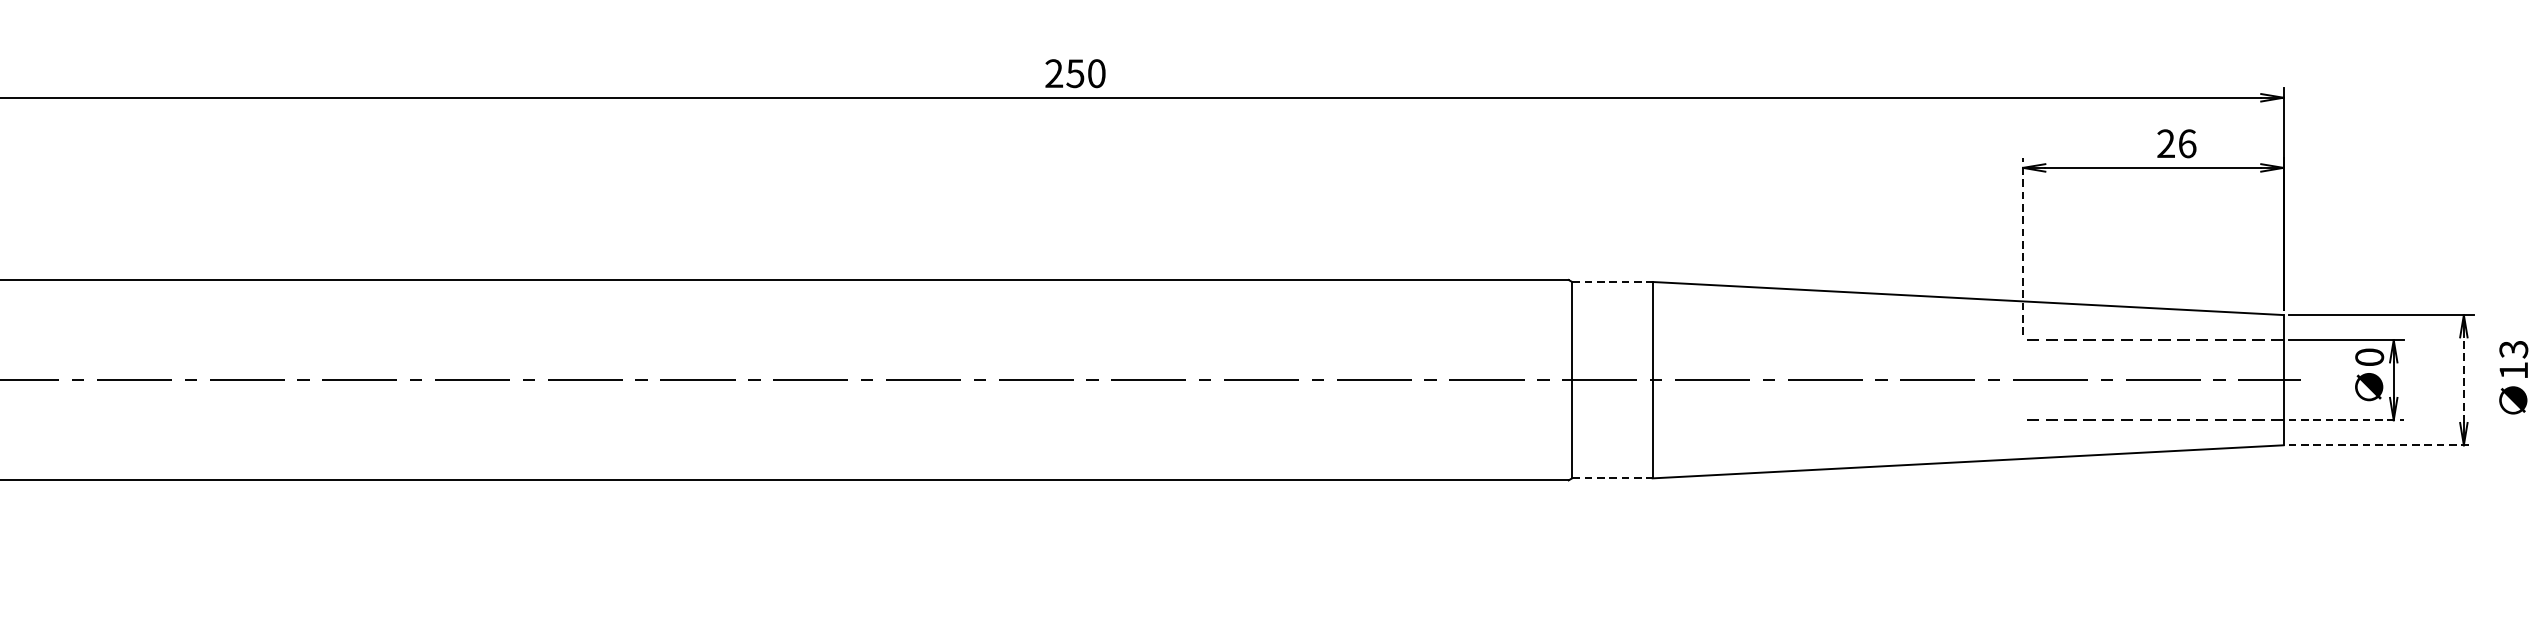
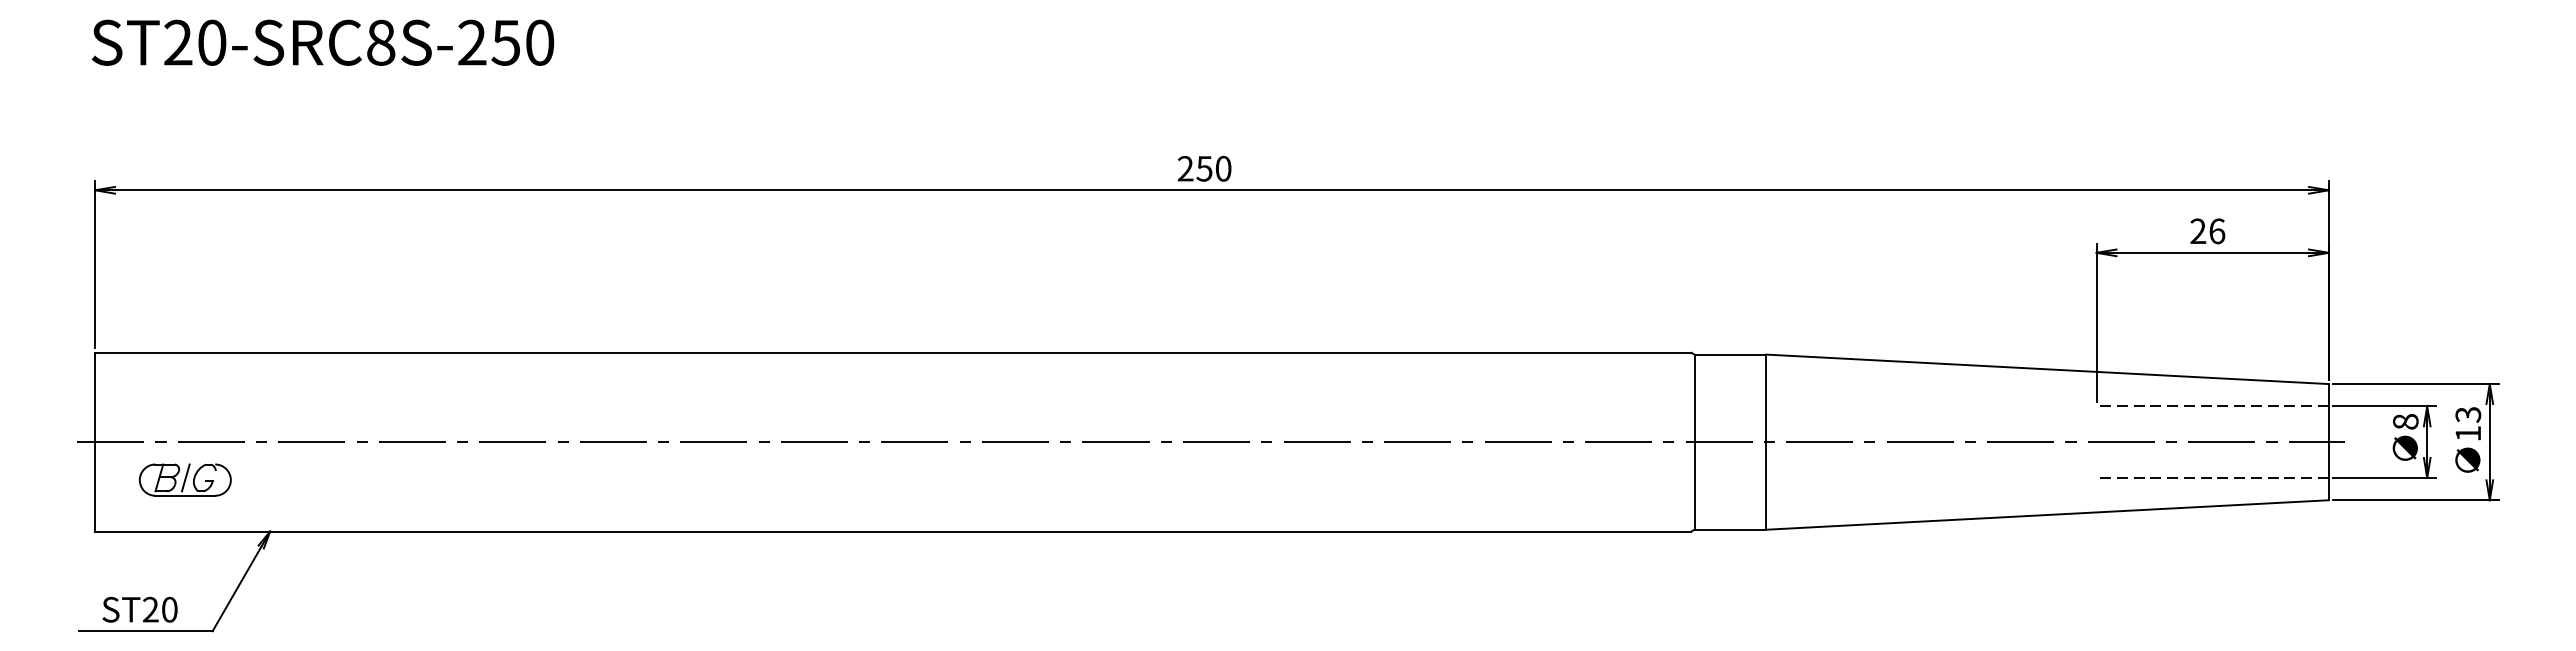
text: (1075, 73) -> (1204, 168), moved
text: (2176, 143) -> (2207, 231), moved
line: (2022, 245) -> (2096, 322), dashed -> solid
line: (1612, 281) -> (1730, 354), dashed -> solid
text: (2369, 357) -> (2405, 421), 0 -> 8
text: (2514, 377) -> (2468, 439), moved
line: (2463, 379) -> (2489, 441), dashed -> solid
line: (2346, 419) -> (2385, 477), dashed -> solid
line: (2381, 445) -> (2416, 500), dashed -> solid
line: (1612, 478) -> (1730, 529), dashed -> solid

